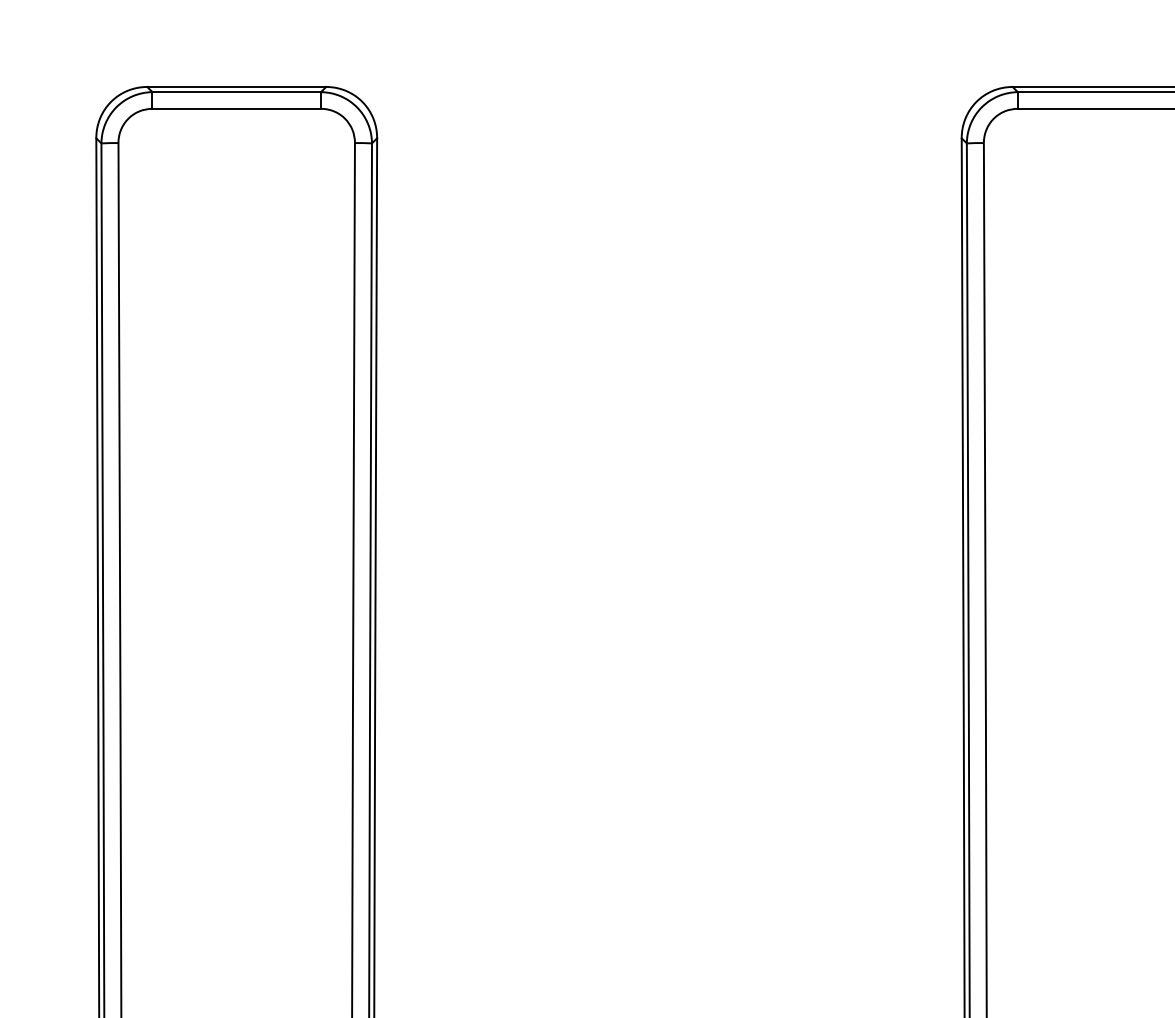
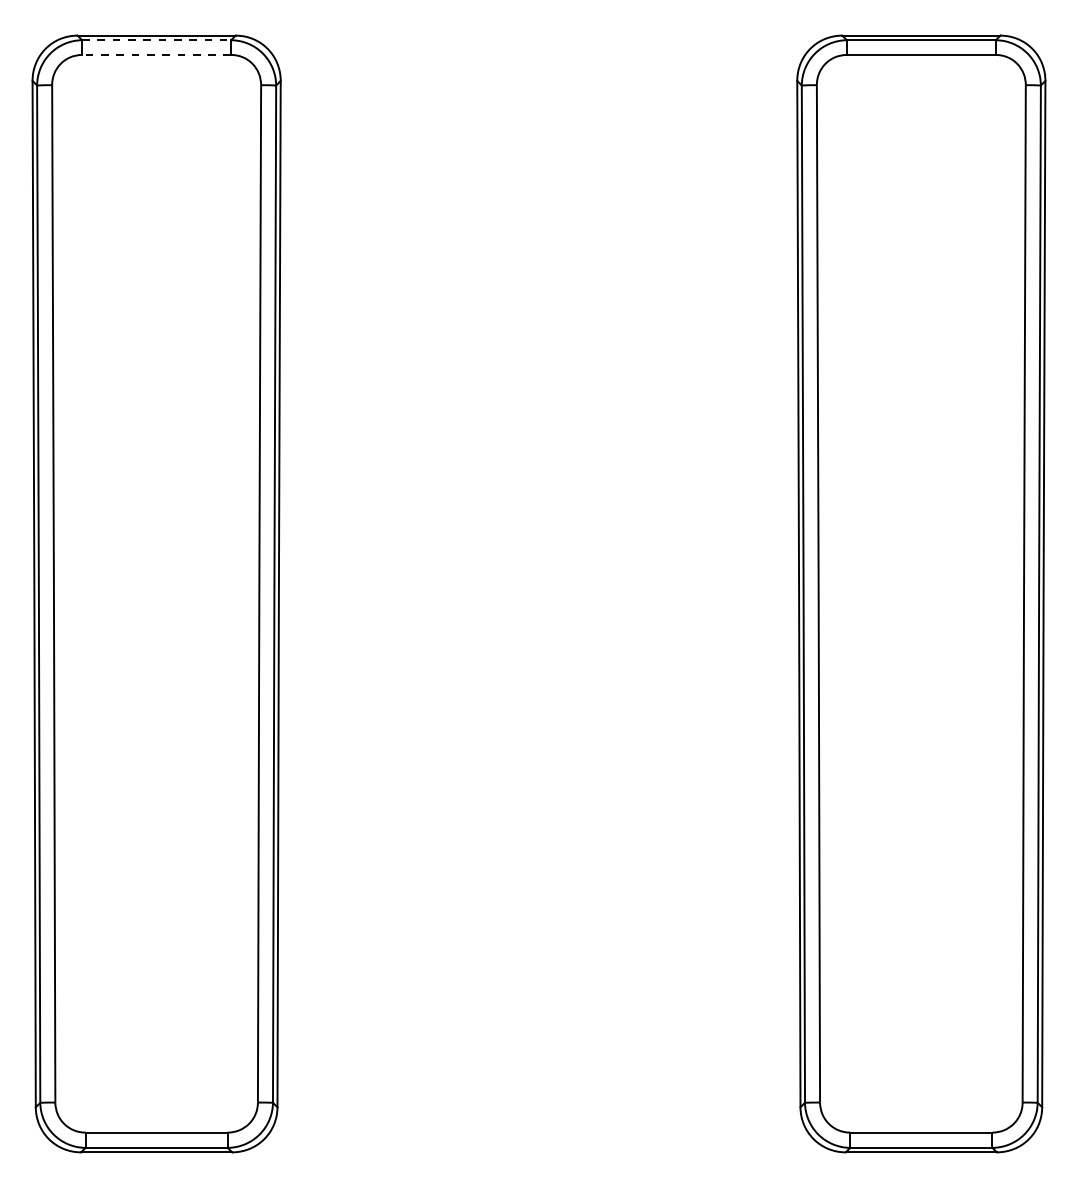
line: (237, 92) -> (157, 40), solid -> dashed
line: (236, 108) -> (156, 54), solid -> dashed

